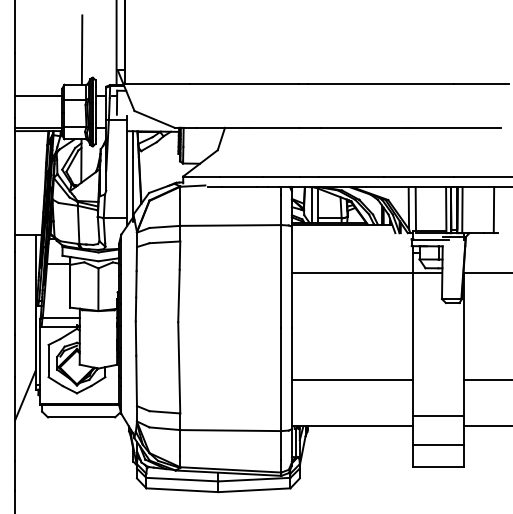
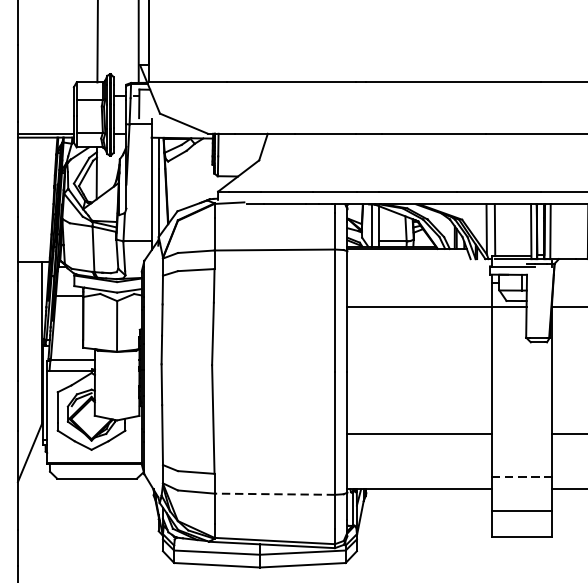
line: (38, 96) -> (45, 96), removed
line: (438, 416) -> (522, 477), solid -> dashed
line: (230, 430) -> (274, 494), solid -> dashed

